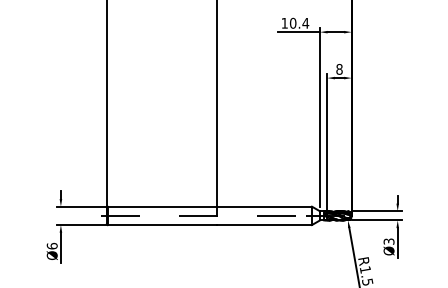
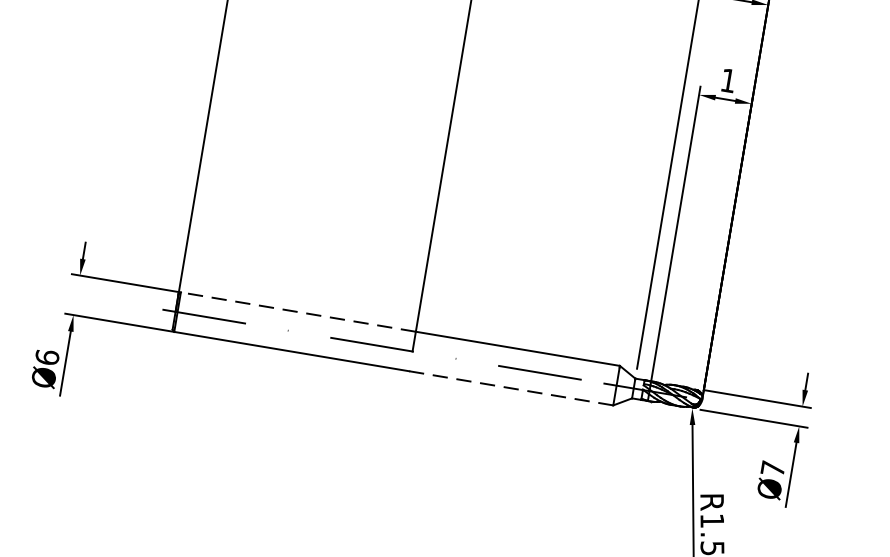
text: (339, 69) -> (728, 80), 8 -> 1
line: (162, 206) -> (298, 311), solid -> dashed
line: (264, 225) -> (511, 389), solid -> dashed
text: (388, 241) -> (771, 468), Ø3 -> Ø7

